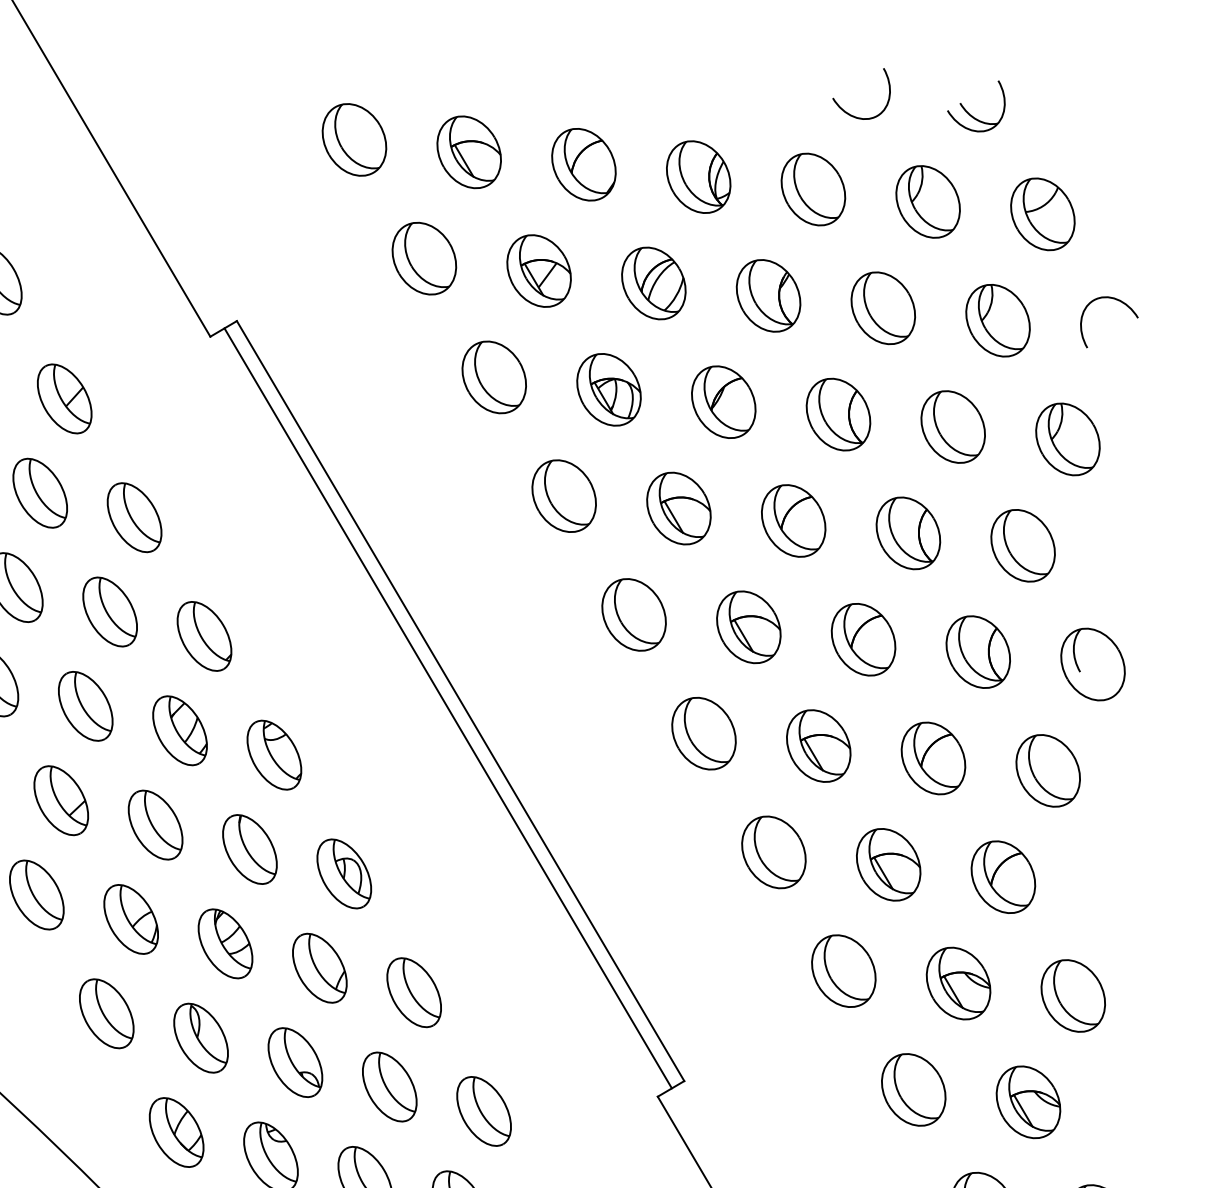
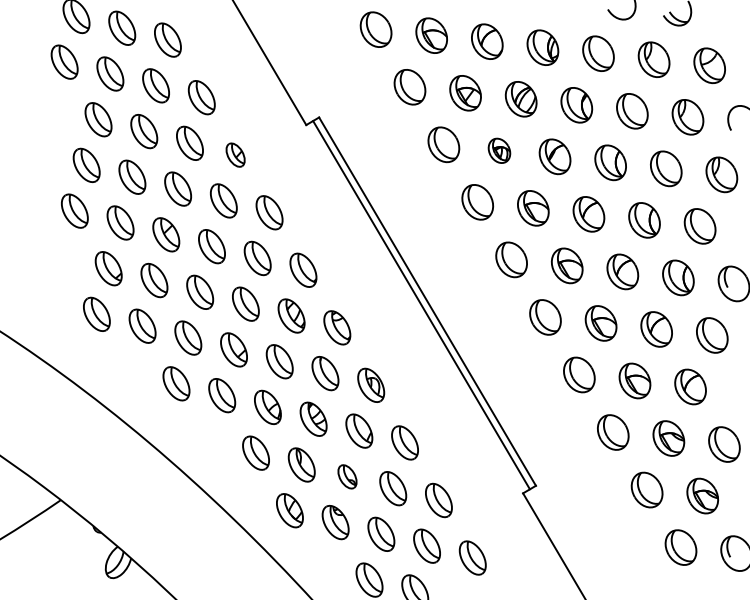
part: (609, 389) -> (499, 150), size x0.7
part: (64, 397) -> (235, 154), size x0.7
part: (295, 1061) -> (347, 476), size x0.7

